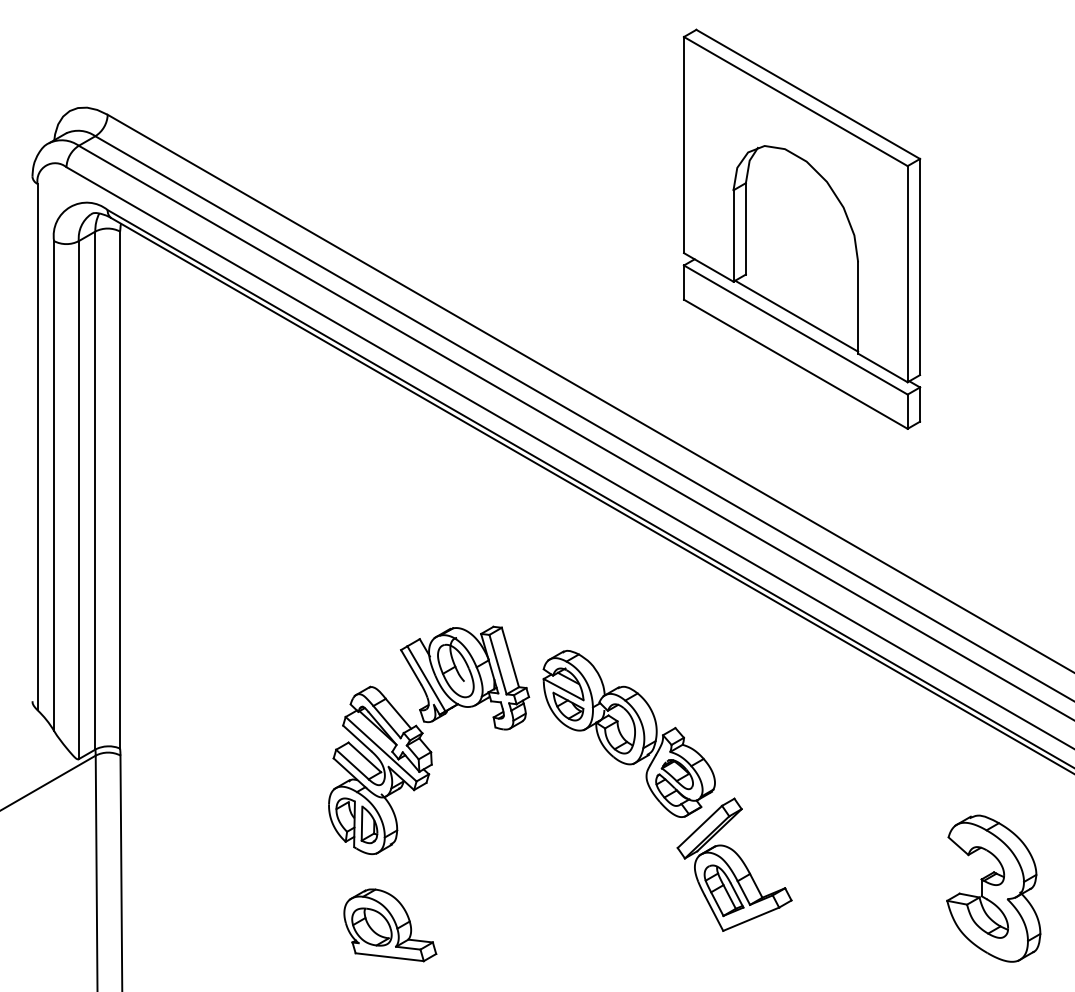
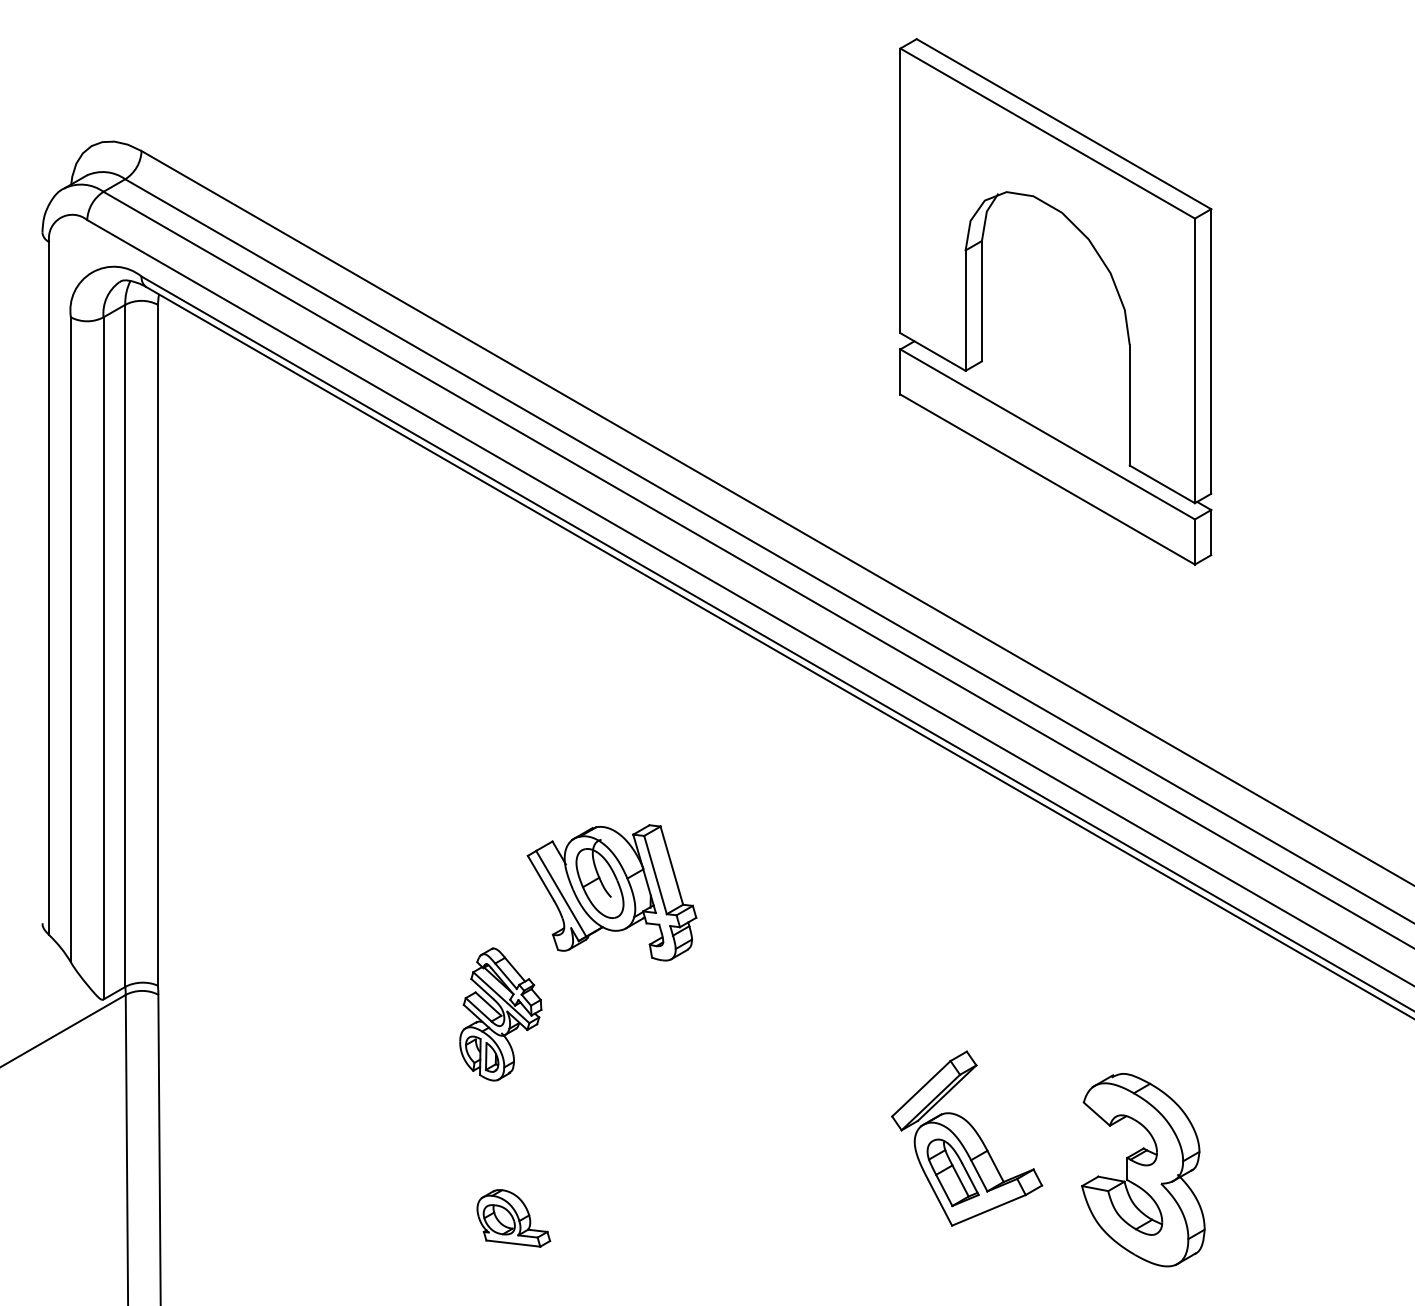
line: (796, 315) -> (1048, 415), removed
part: (629, 734) -> (828, 966), removed
part: (380, 770) -> (500, 1014), size x0.6
part: (993, 888) -> (1143, 1170), moved
part: (390, 925) -> (513, 1218), size x0.6

